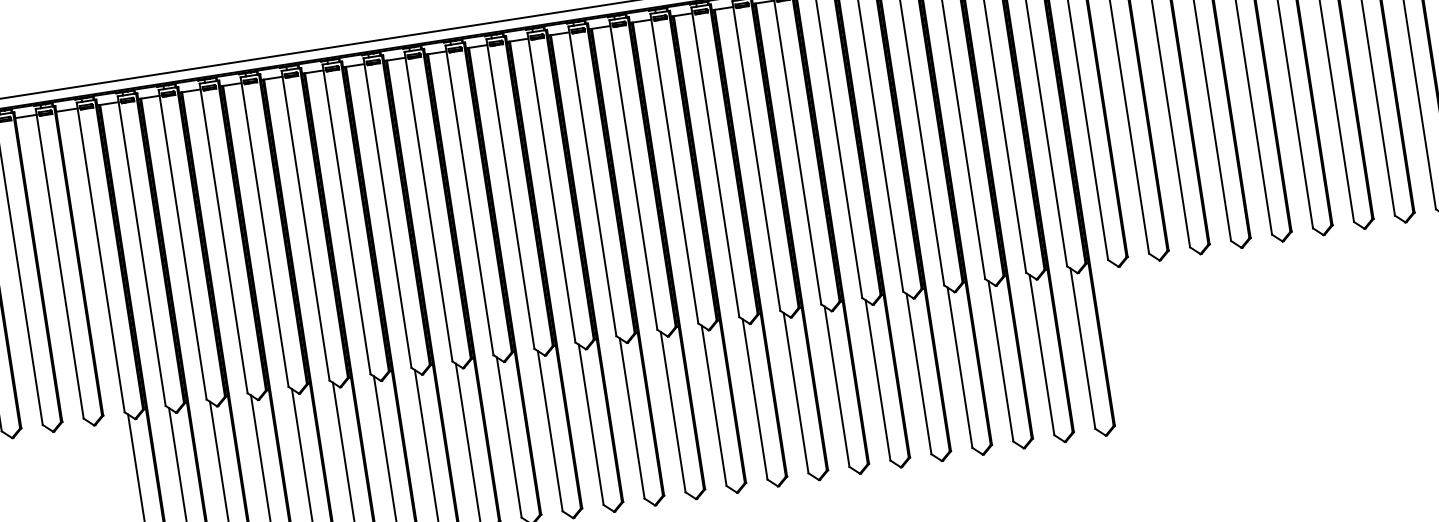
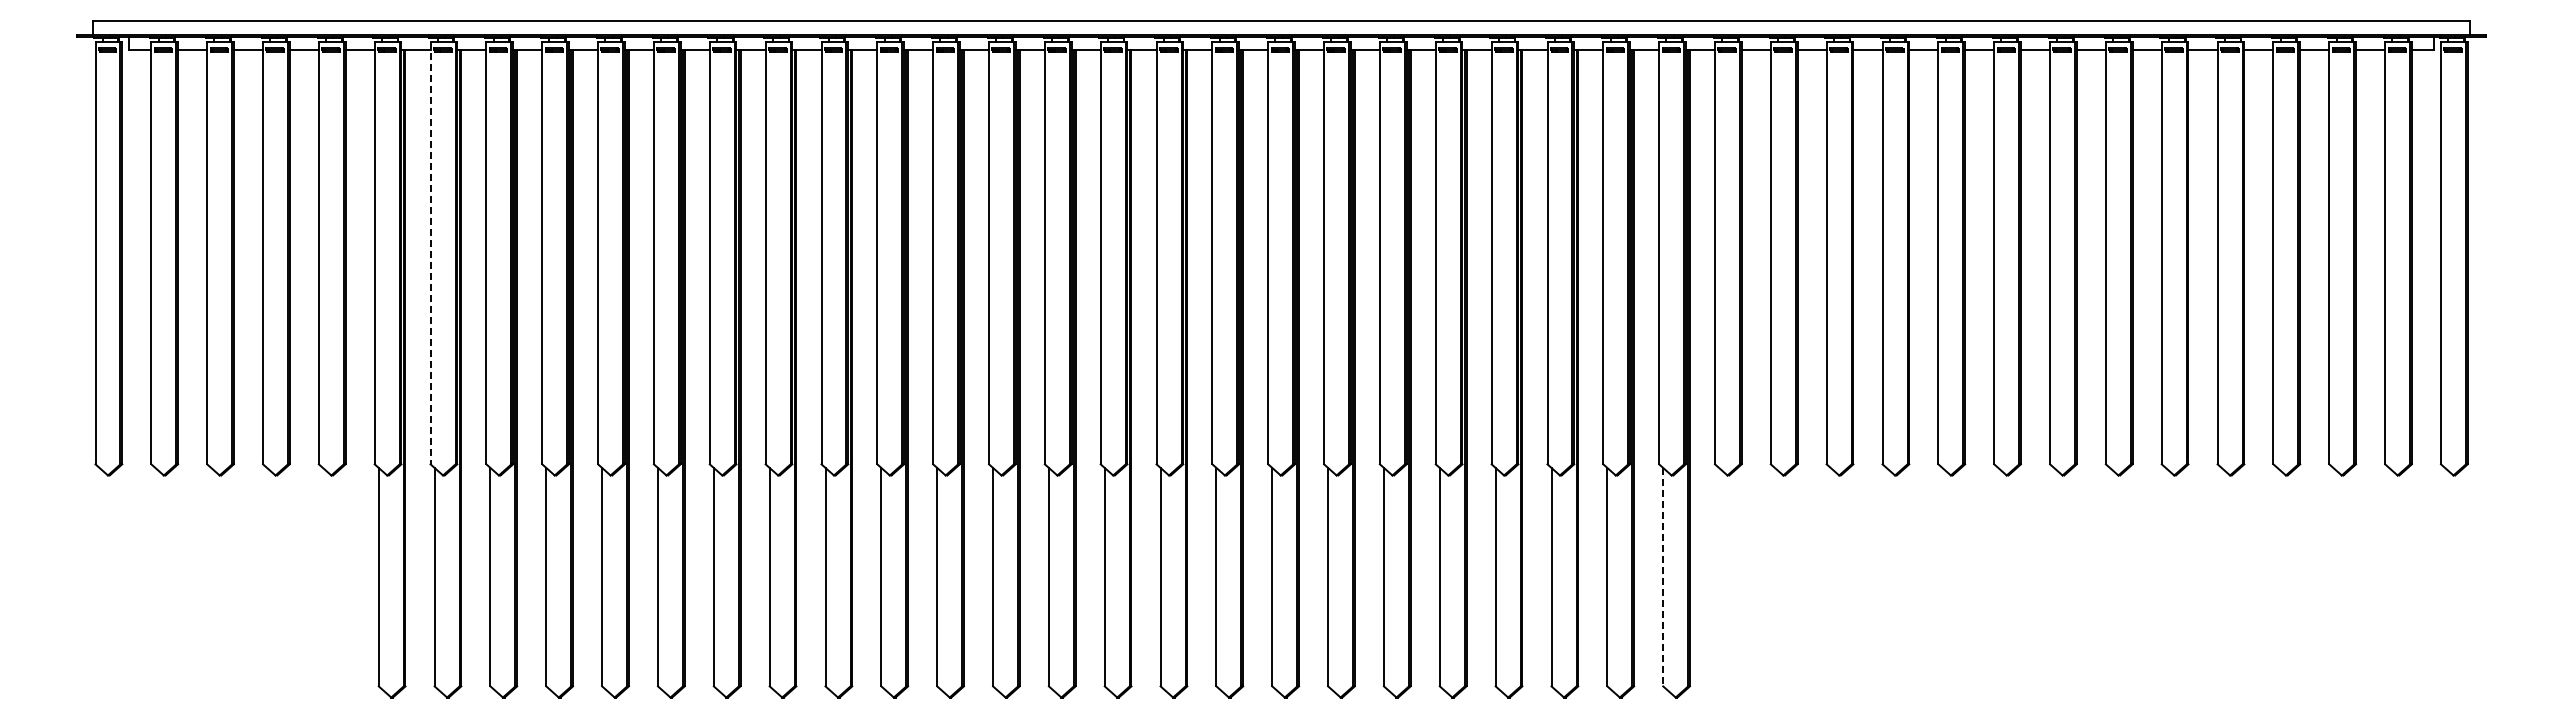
line: (141, 251) -> (430, 253), solid -> dashed
line: (1083, 348) -> (1663, 577), solid -> dashed

